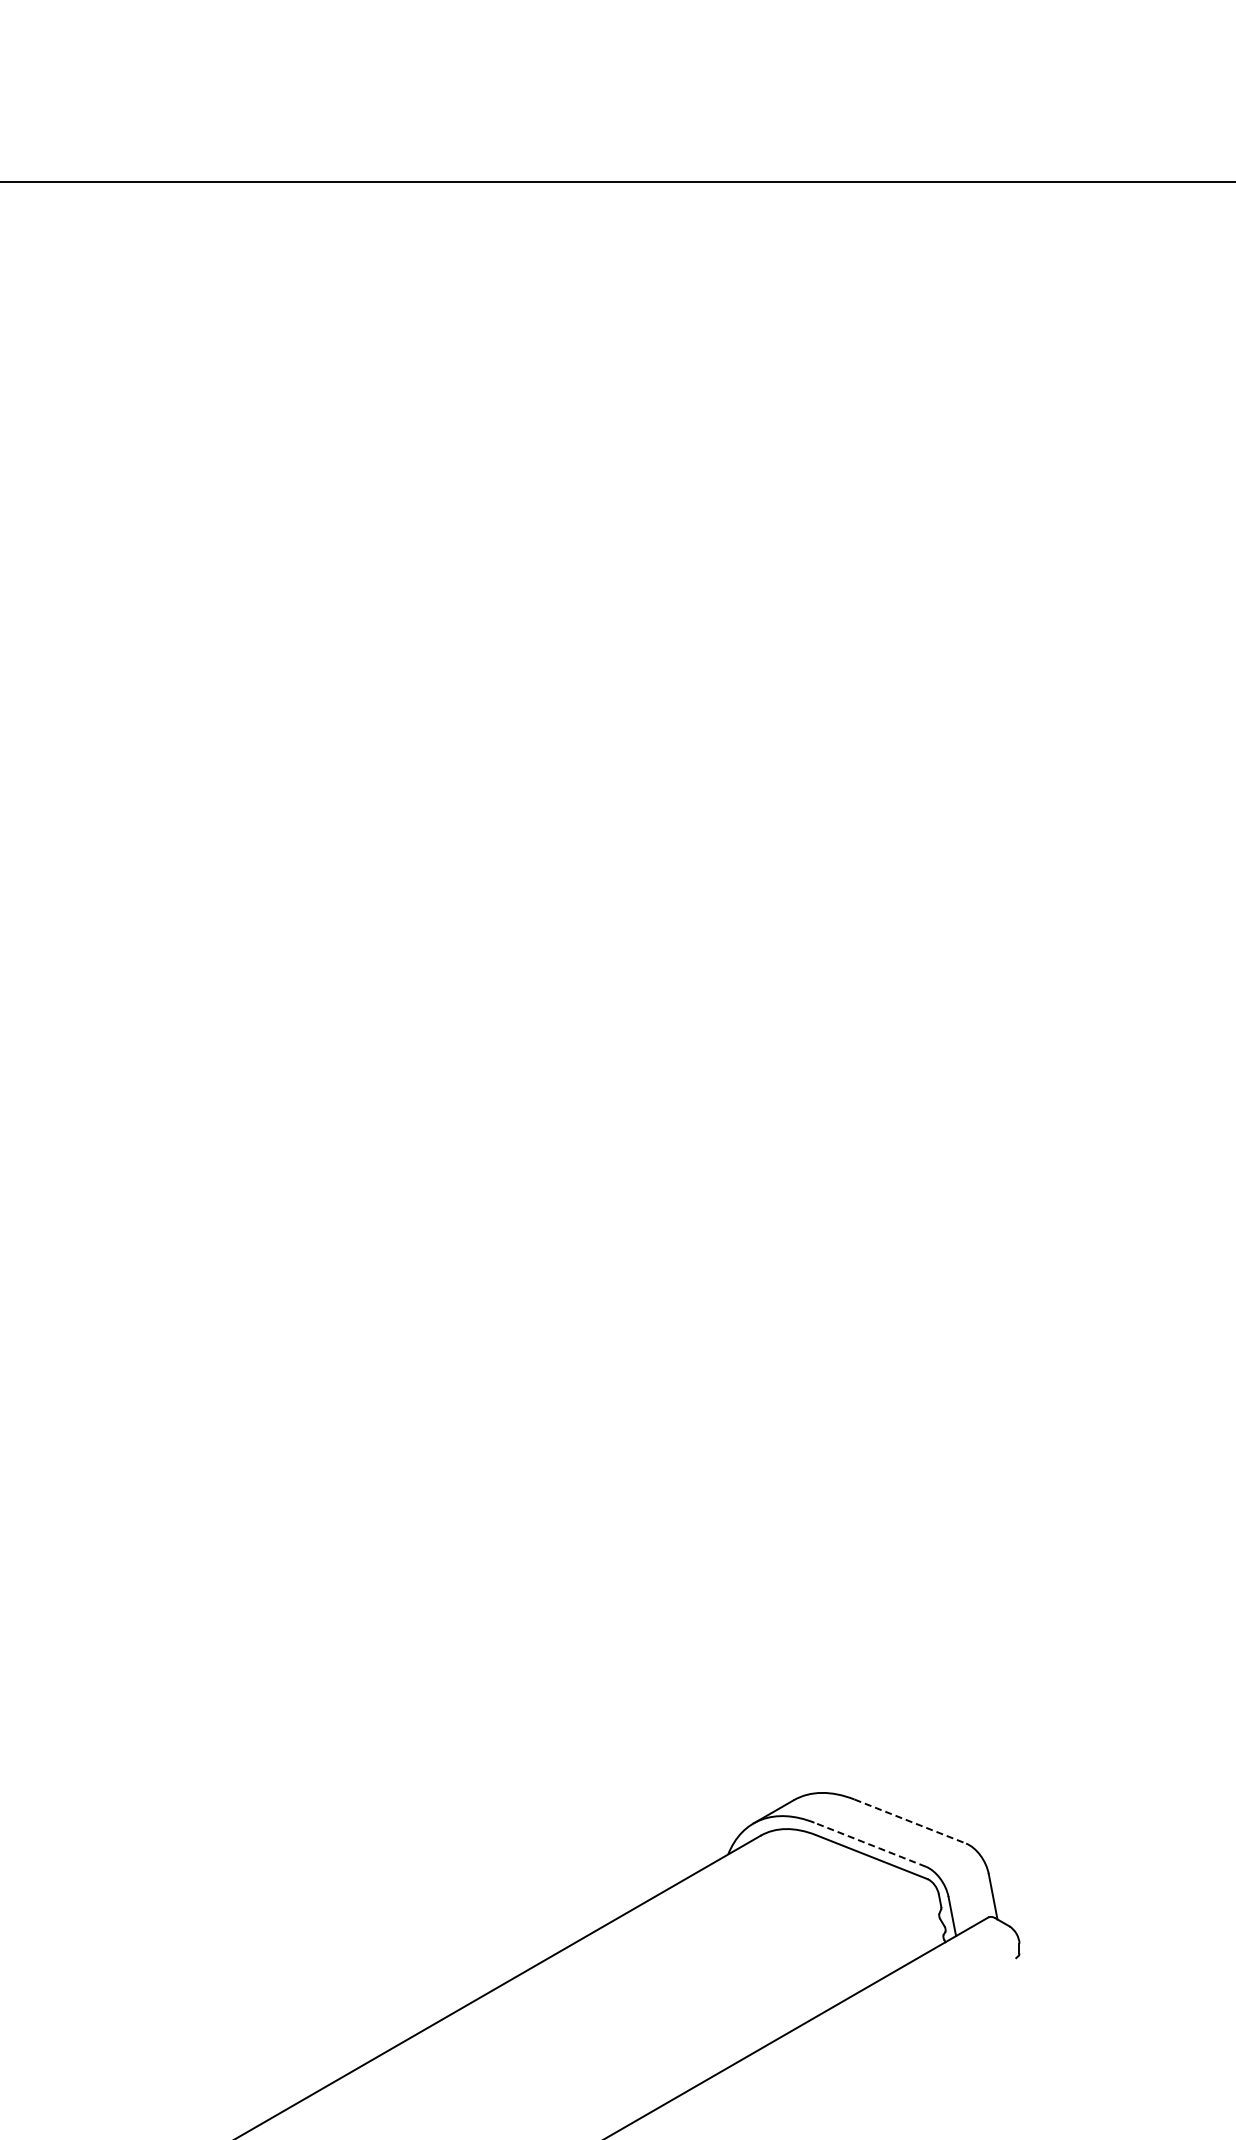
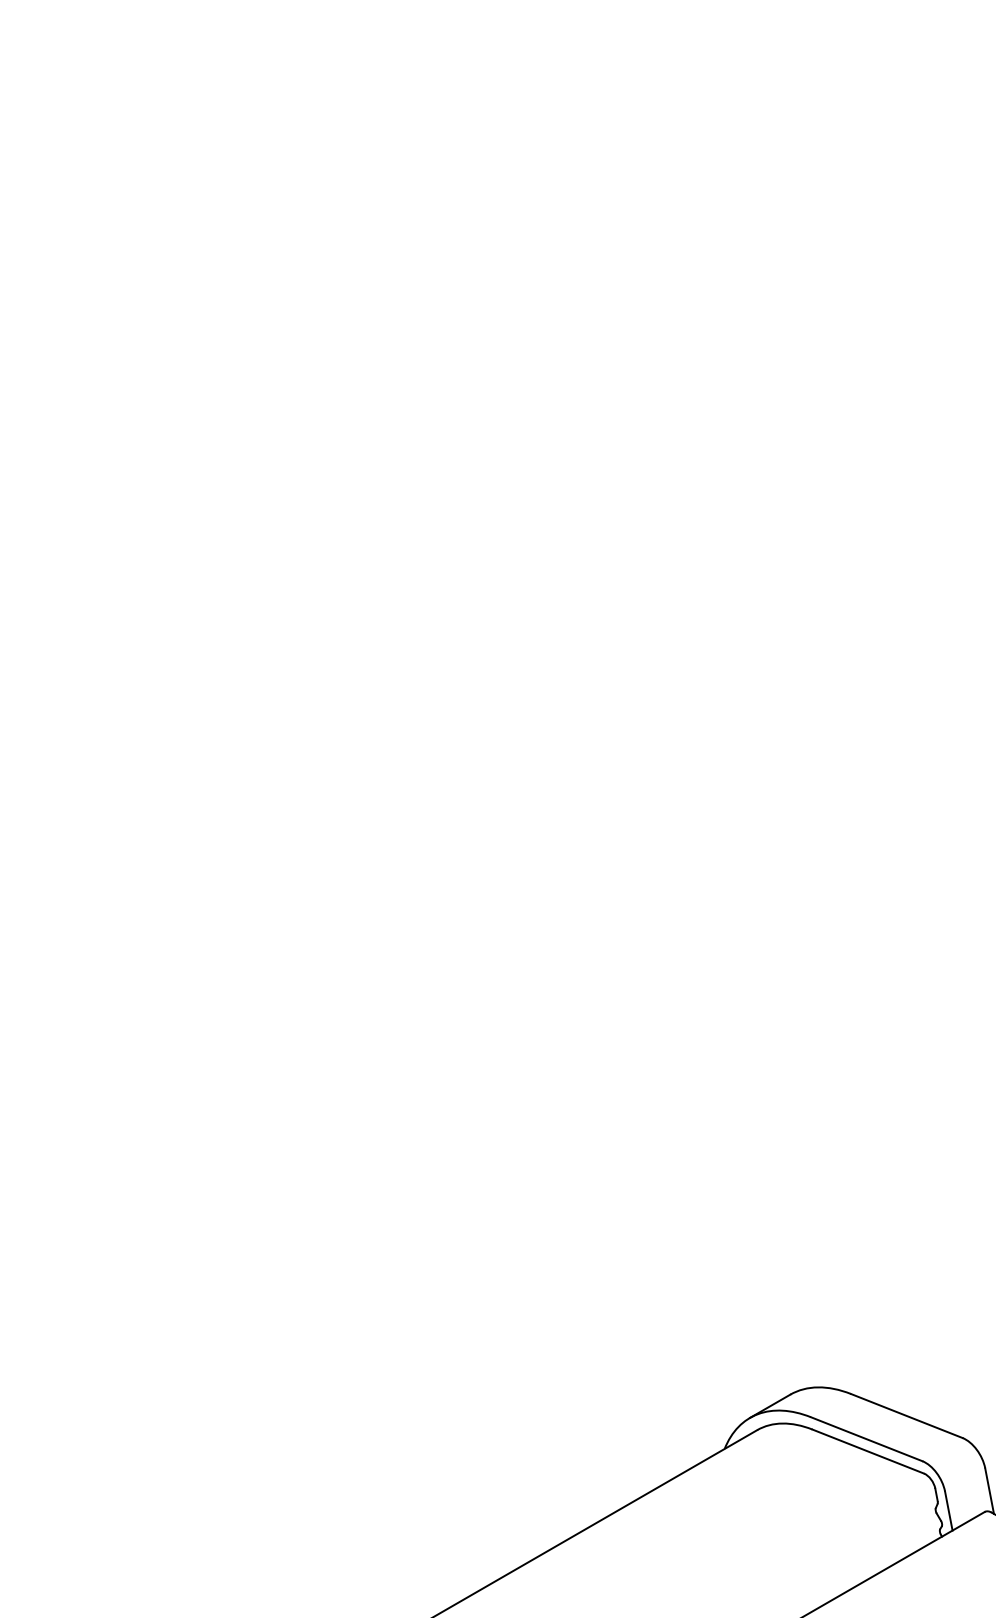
line: (910, 1821) -> (906, 1415), dashed -> solid
line: (870, 1844) -> (866, 1438), dashed -> solid

